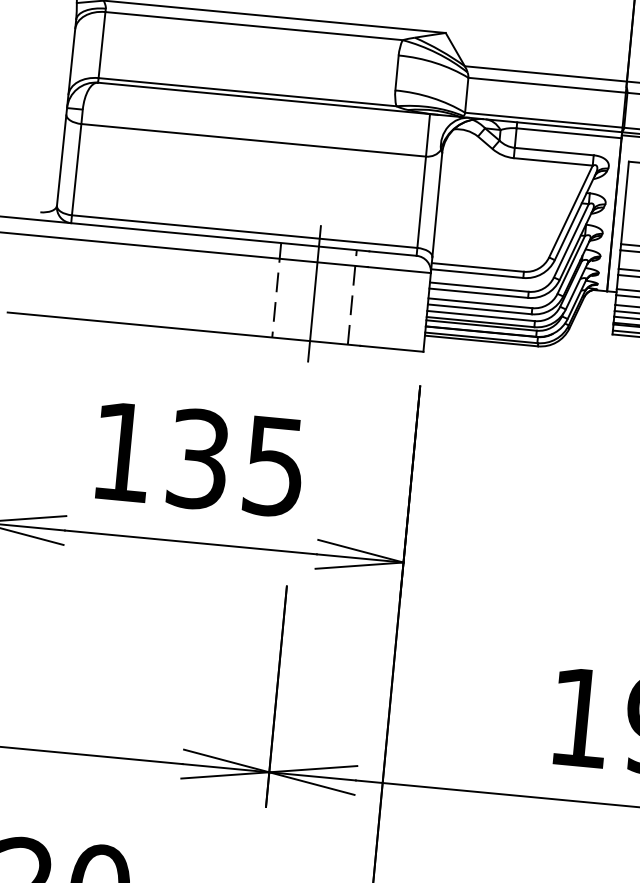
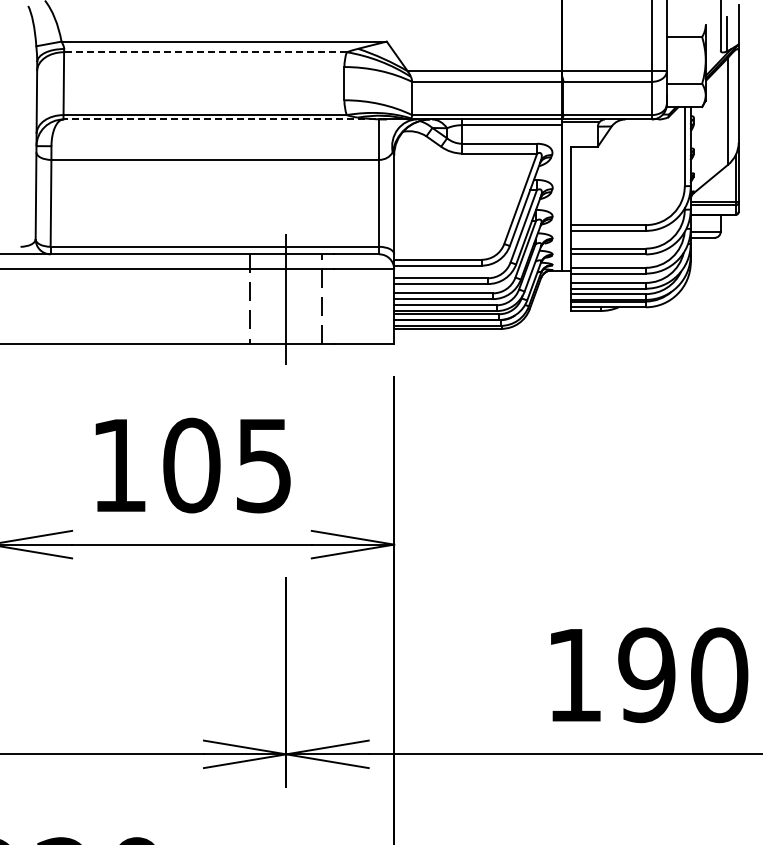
line: (253, 26) -> (204, 52), solid -> dashed
line: (268, 98) -> (225, 119), solid -> dashed
text: (198, 459) -> (191, 465), 135 -> 105

